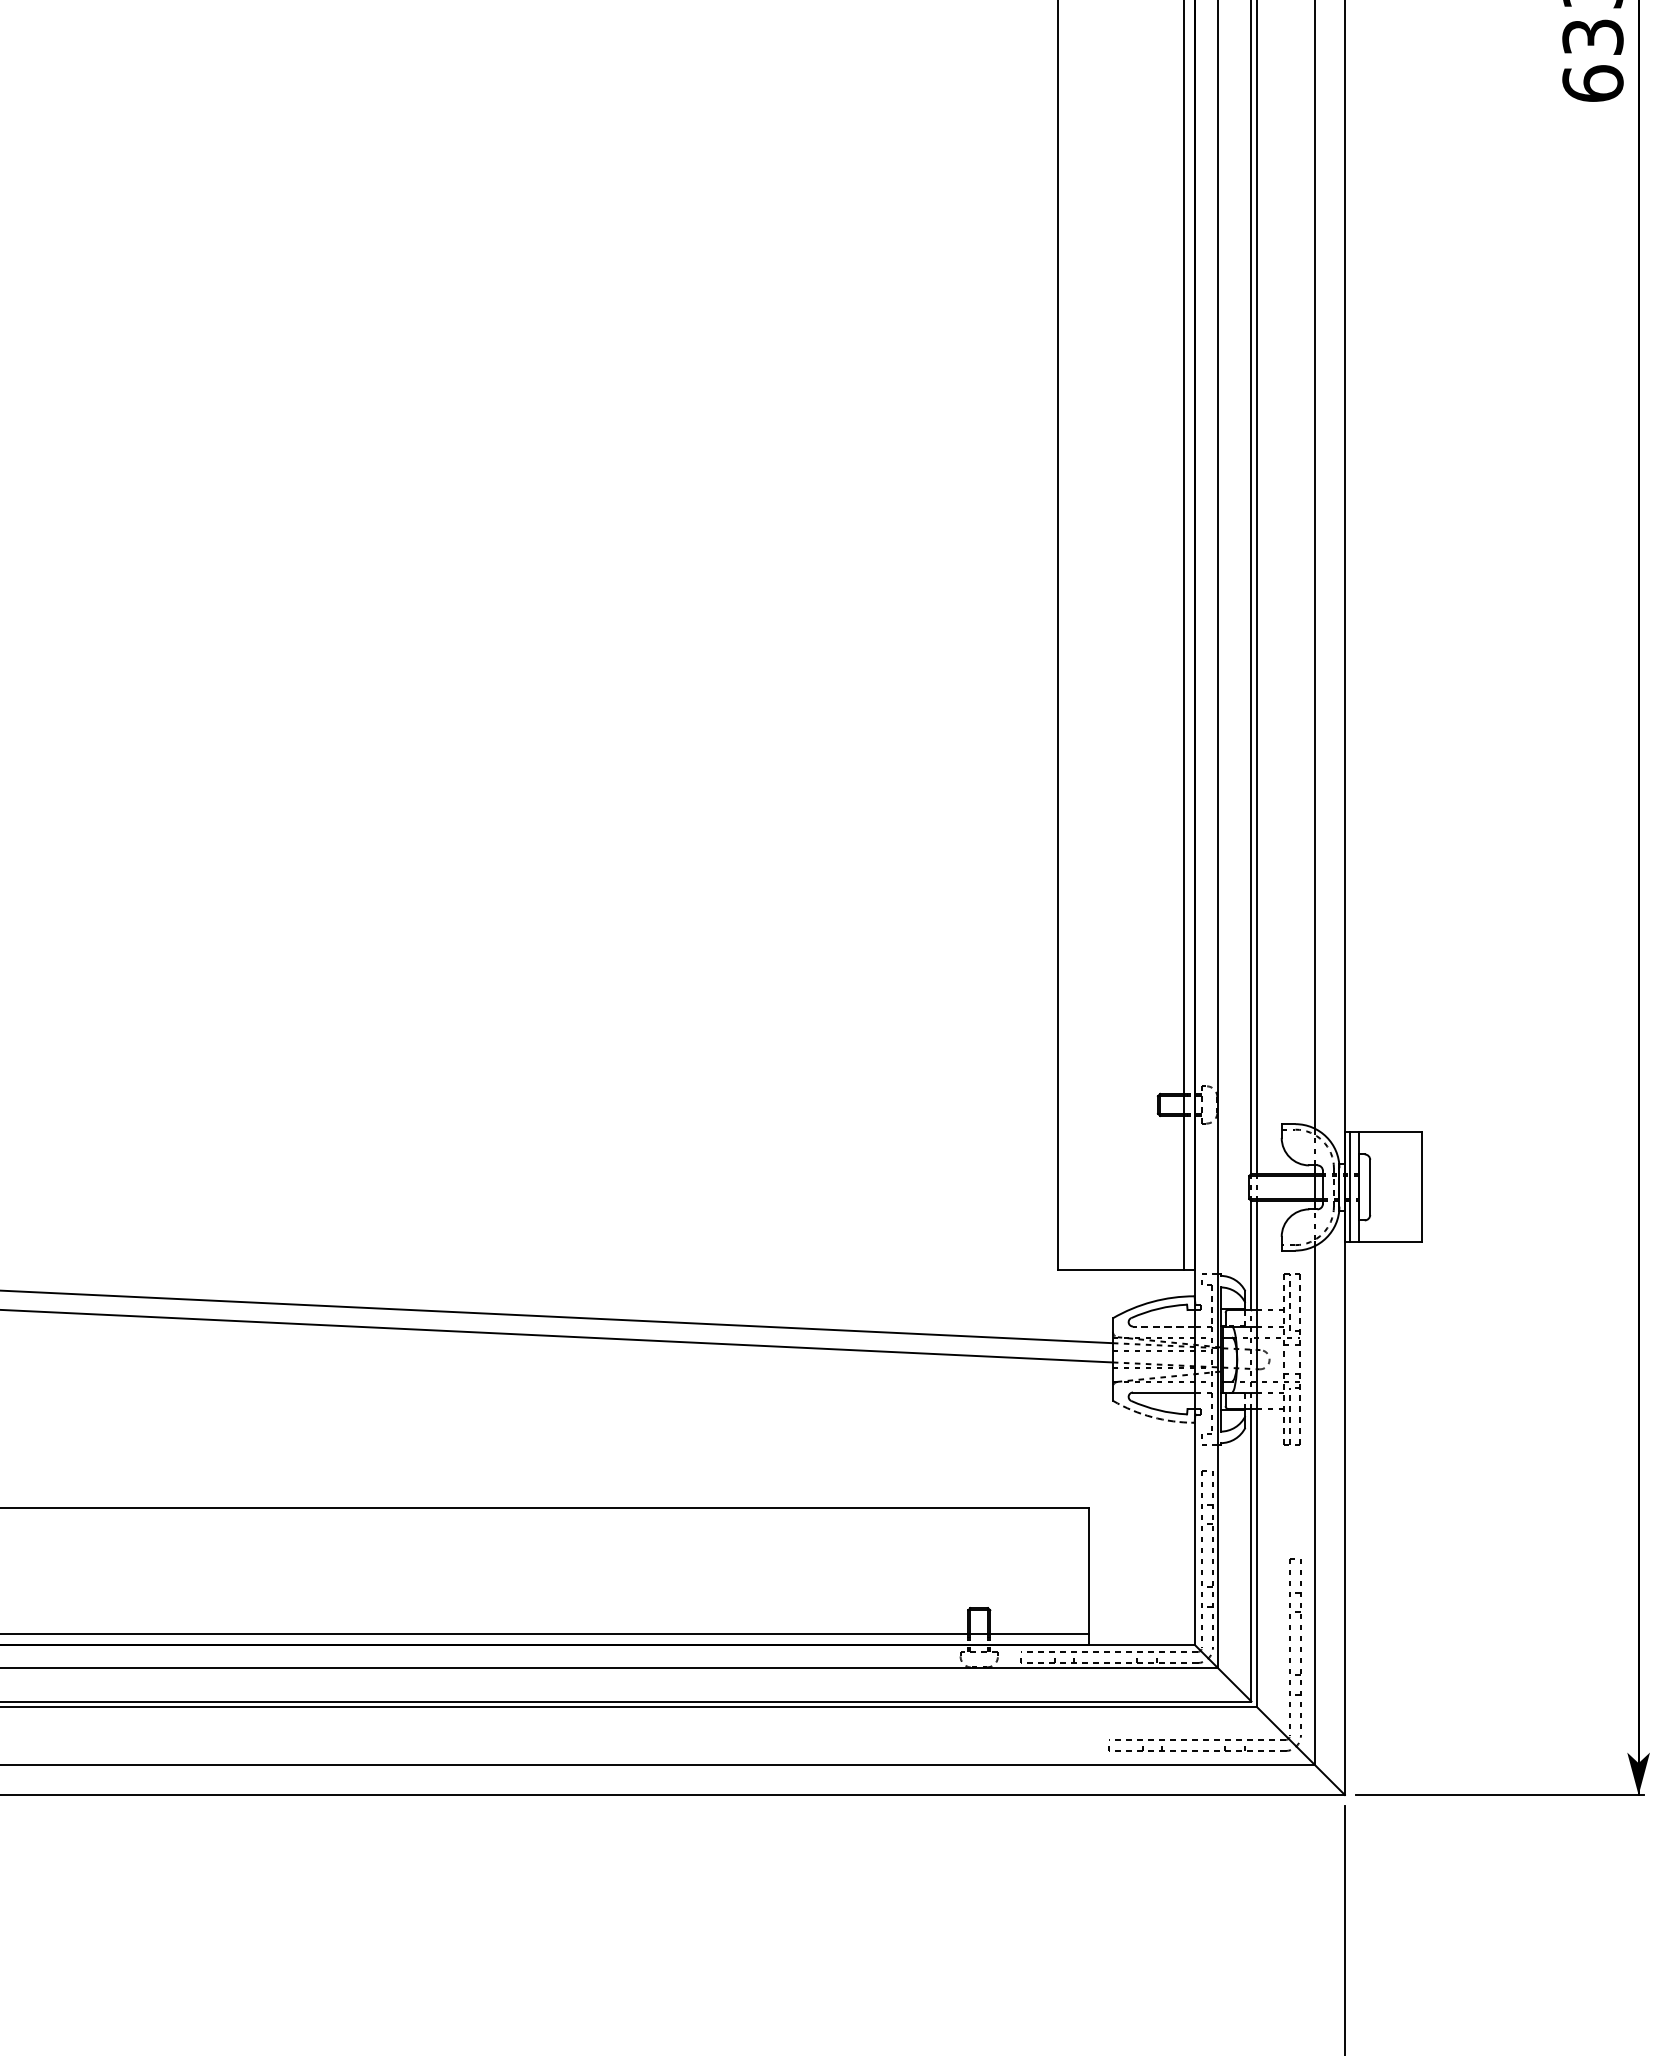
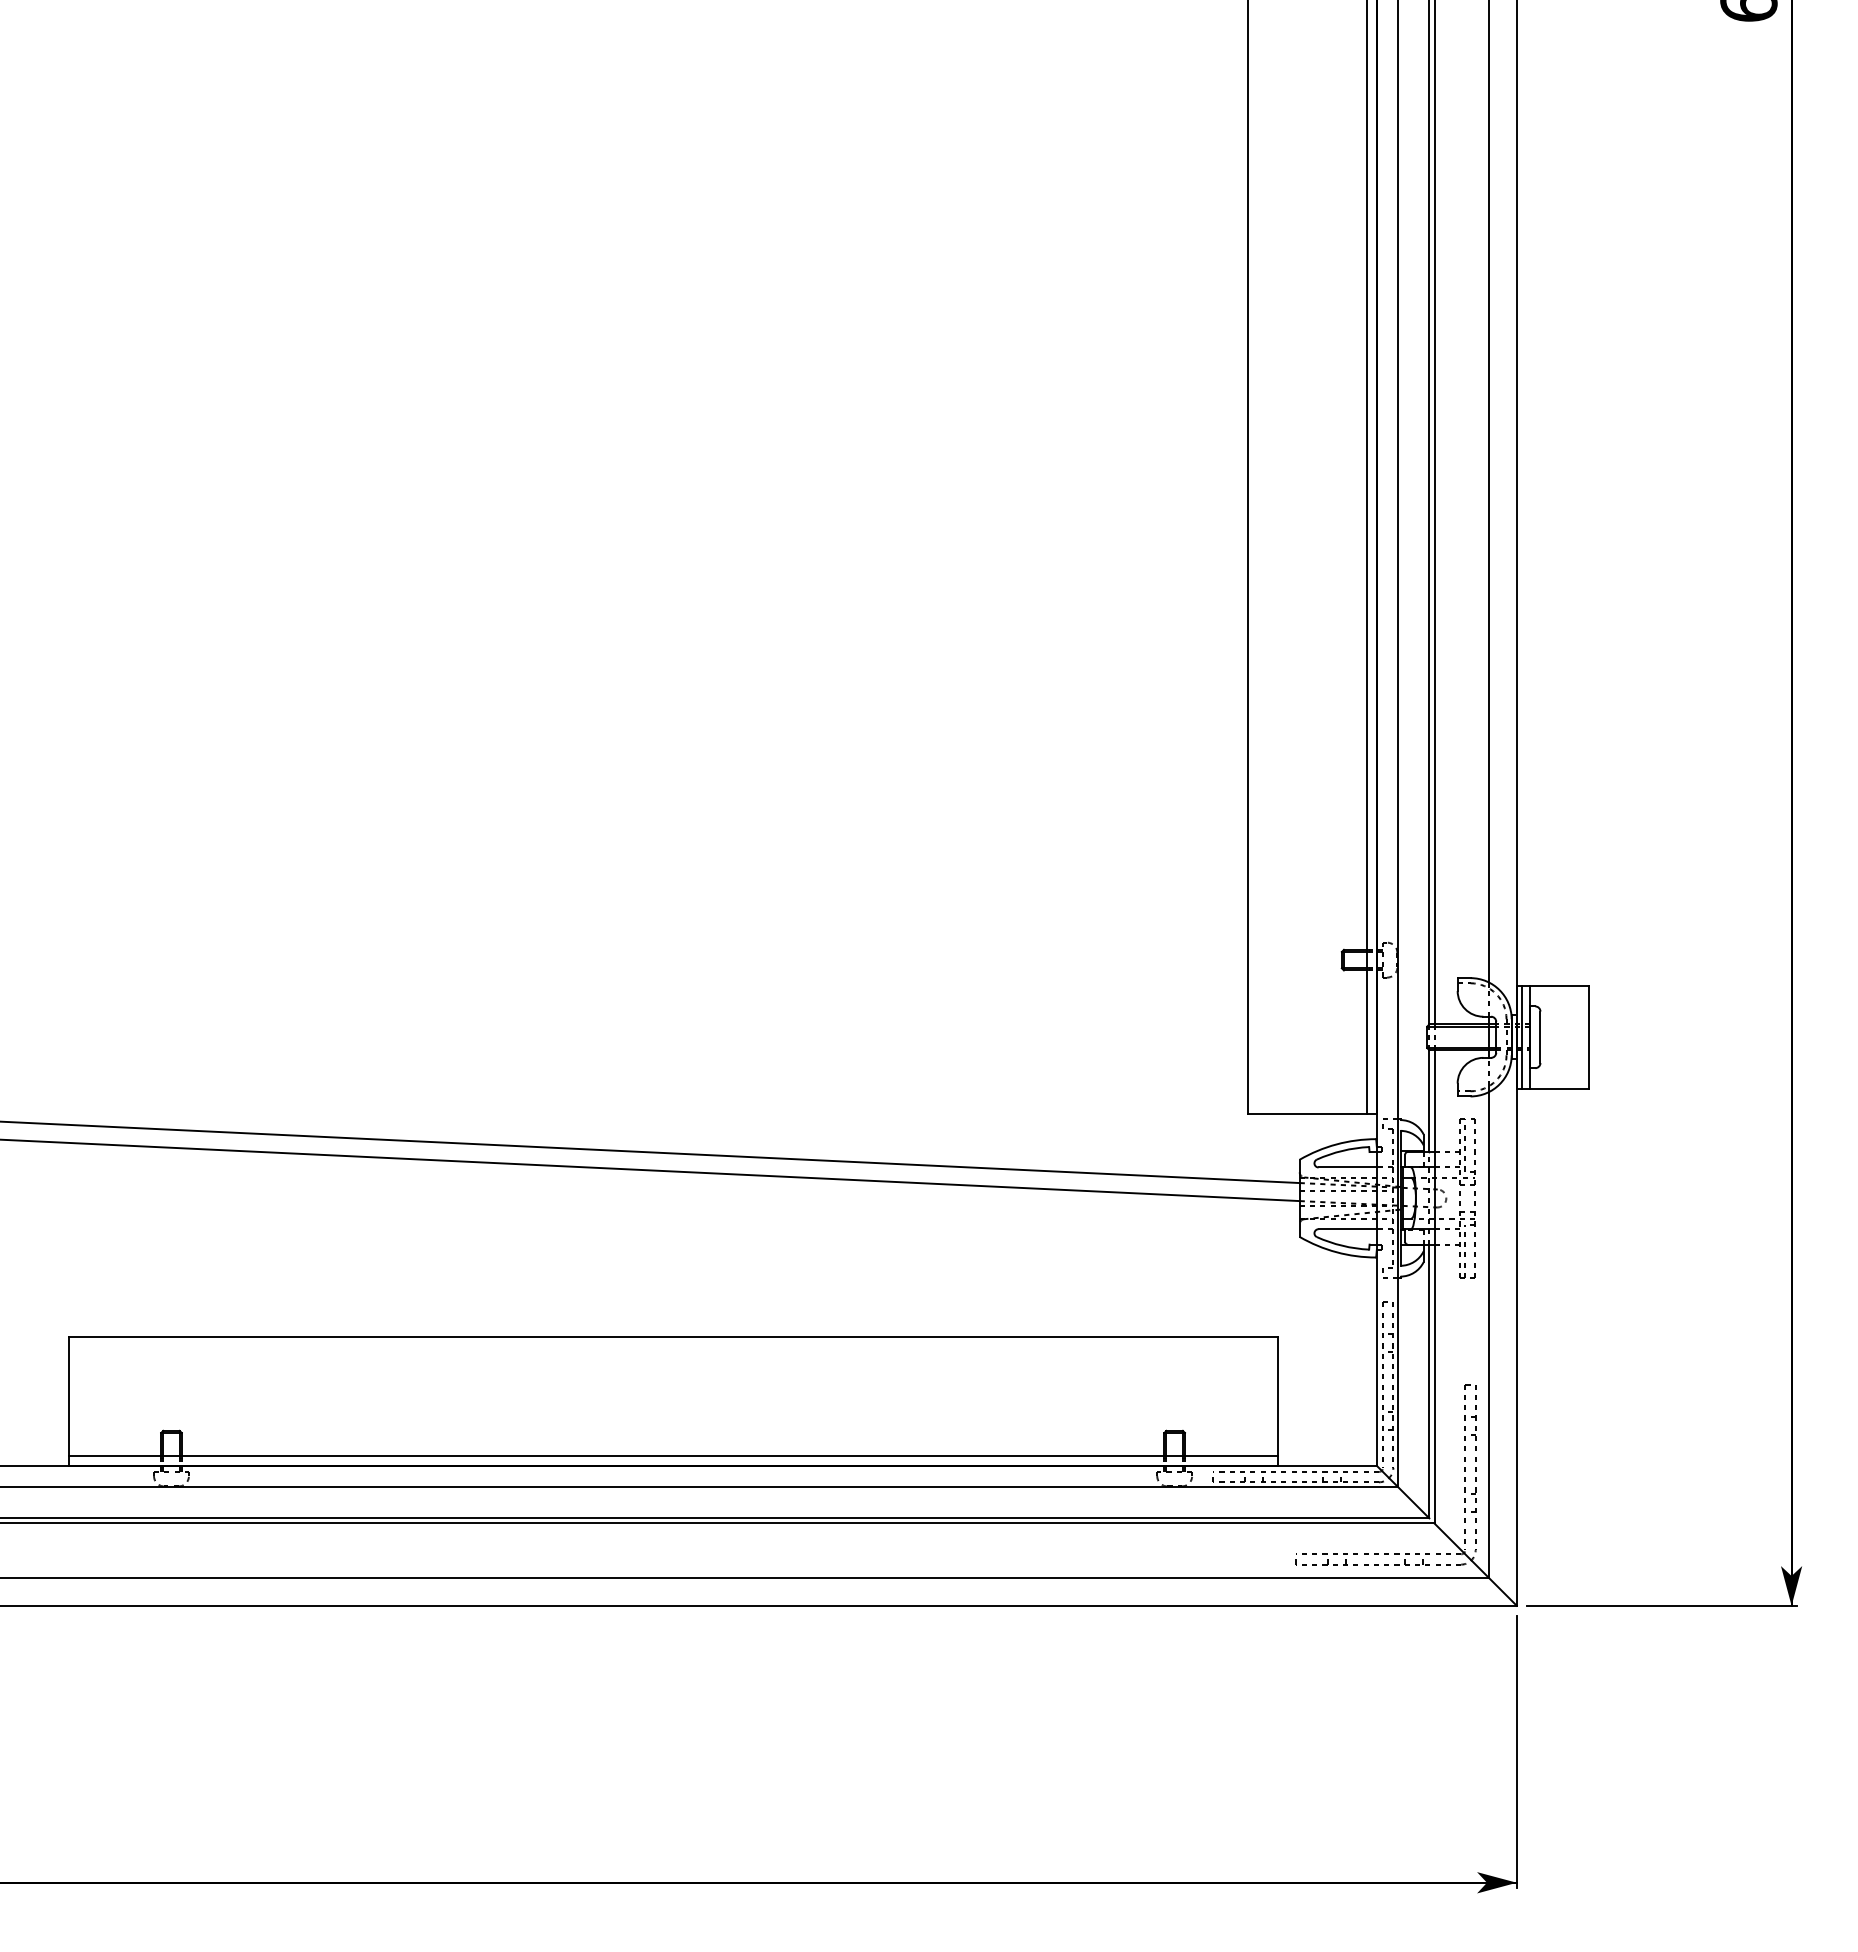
line: (1163, 1326) -> (1347, 1167), dashed -> solid
arc: (1152, 1417) -> (1336, 1252), dashed -> solid

